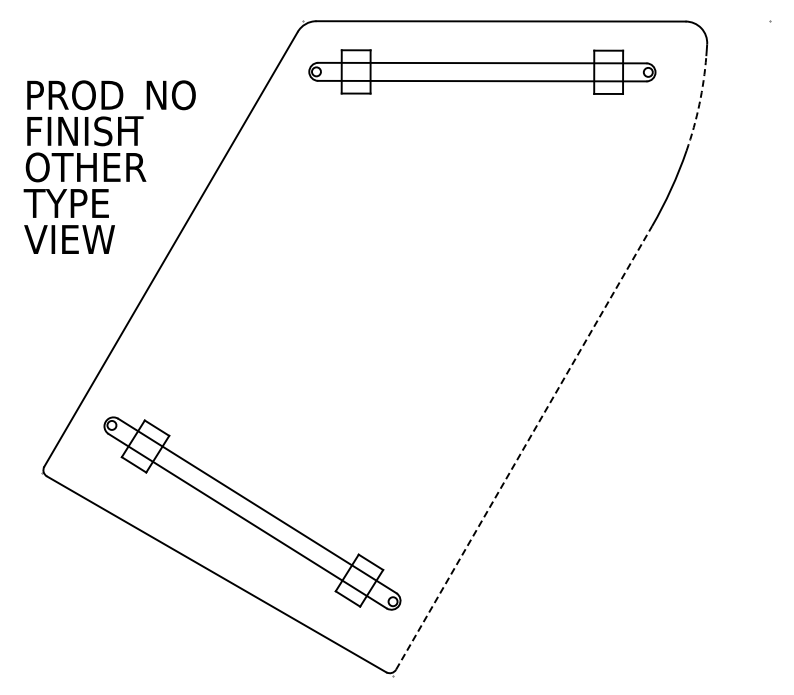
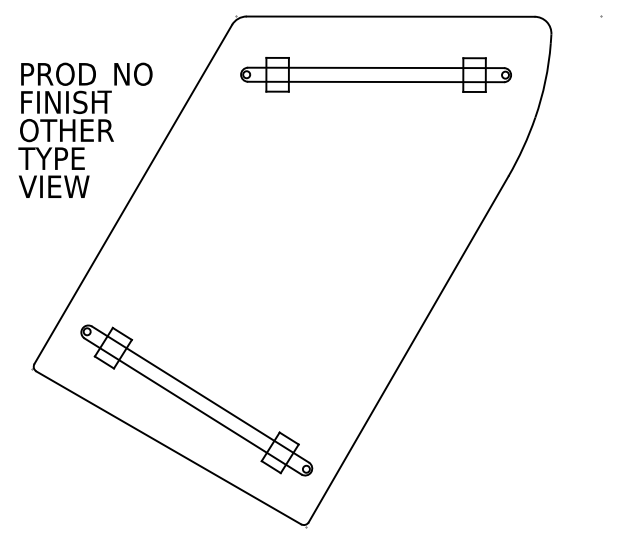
part: (482, 71) -> (376, 74), moved
arc: (699, 104) -> (545, 81), dashed -> solid
line: (524, 447) -> (408, 348), dashed -> solid

